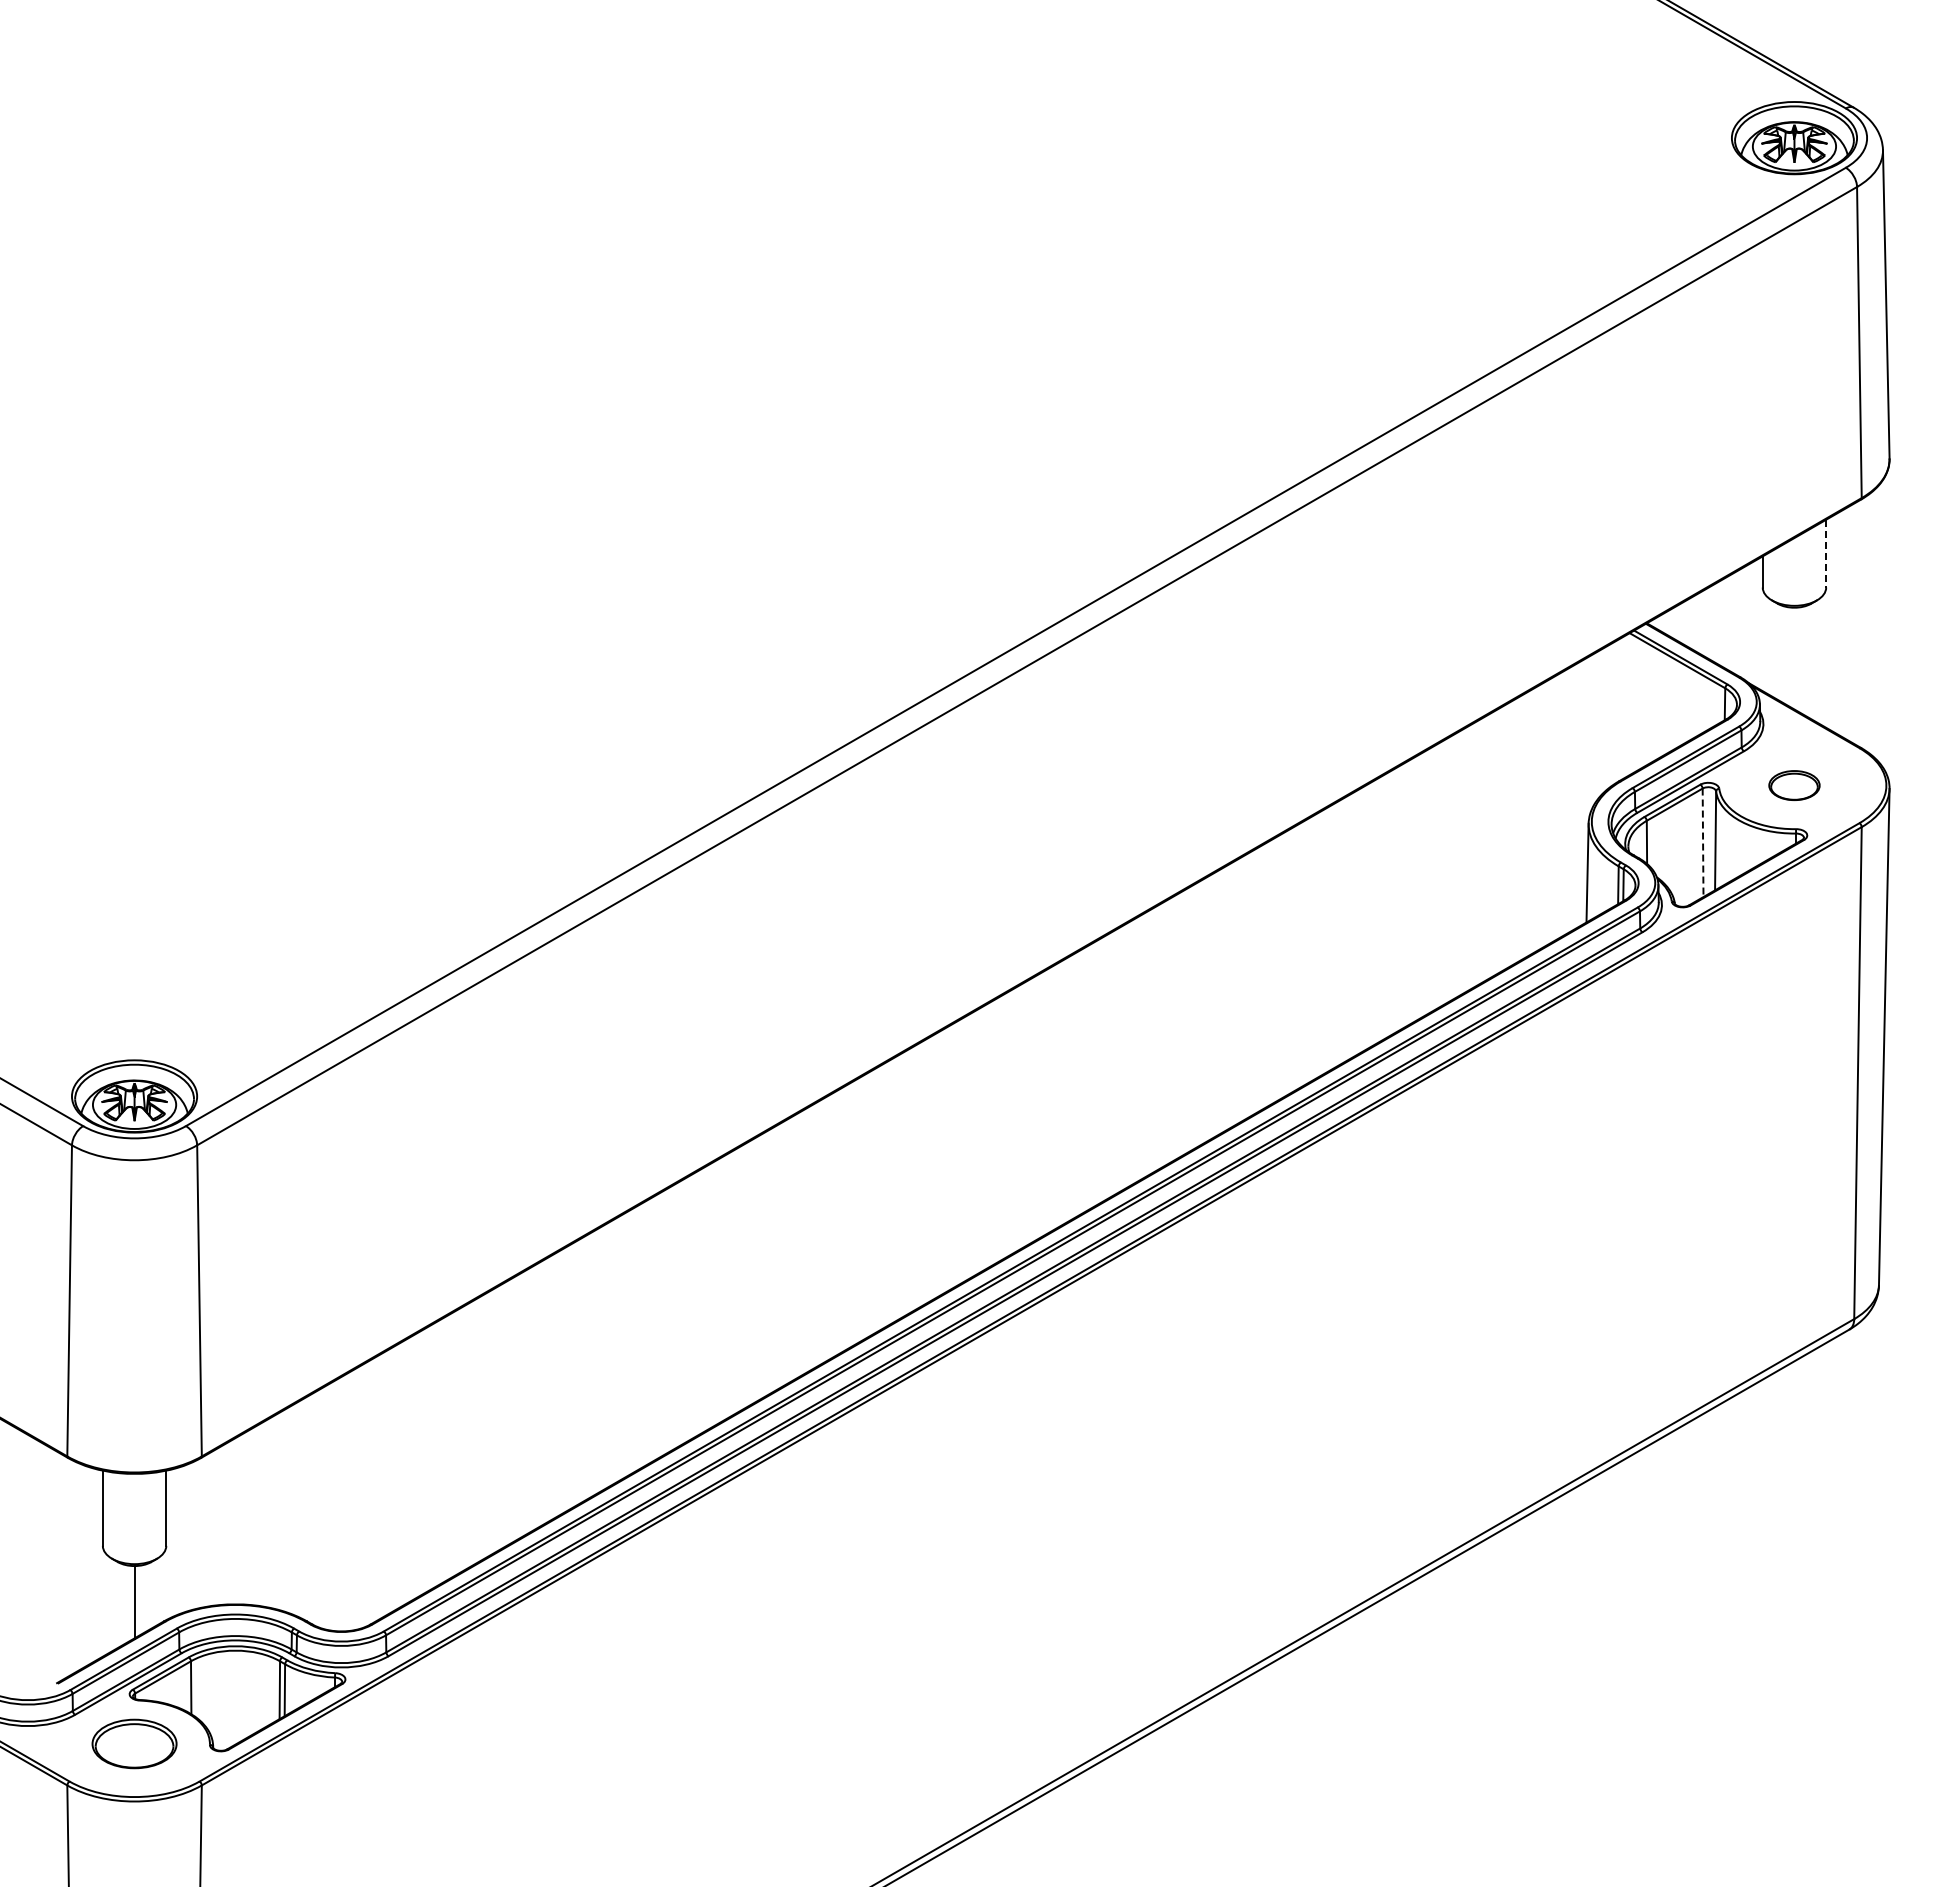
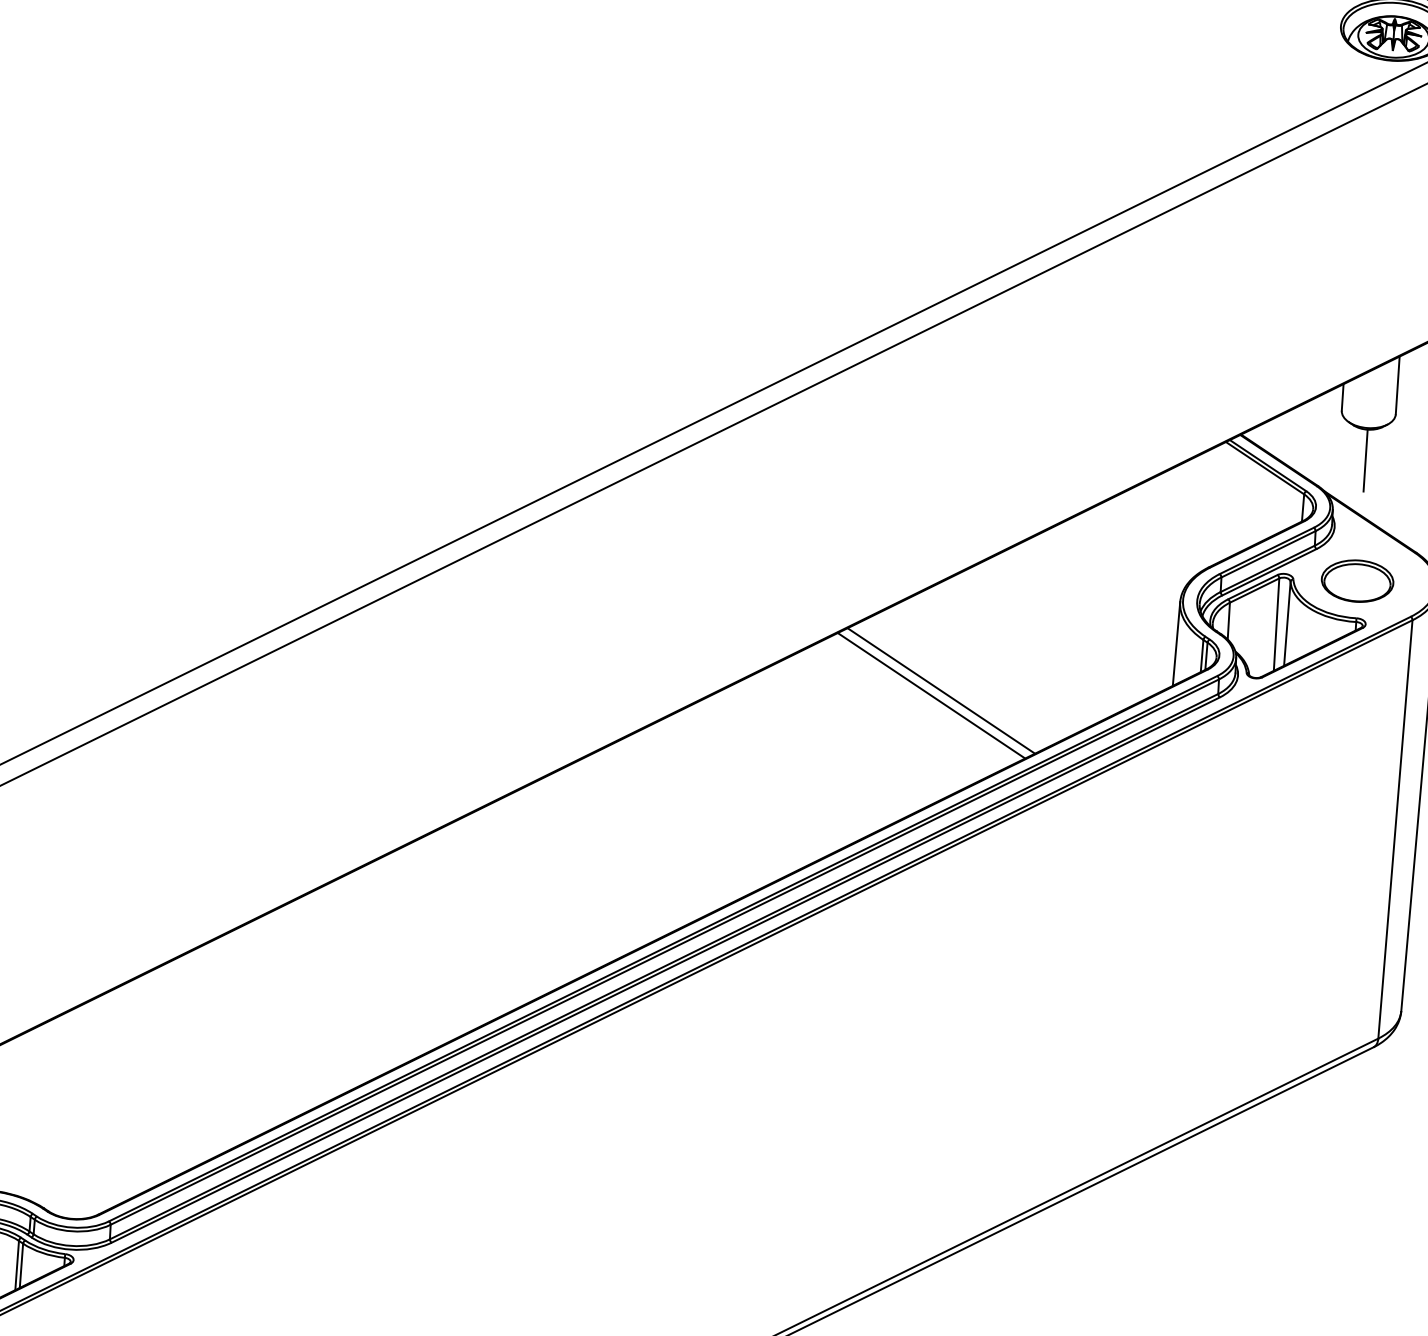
line: (1826, 553) -> (1397, 385), dashed -> solid
line: (1794, 643) -> (1365, 460), added
part: (1794, 785) -> (1357, 581), size x1.67
line: (1703, 843) -> (1276, 625), dashed -> solid
line: (1315, 946) -> (940, 690), added
line: (1304, 952) -> (931, 695), added

